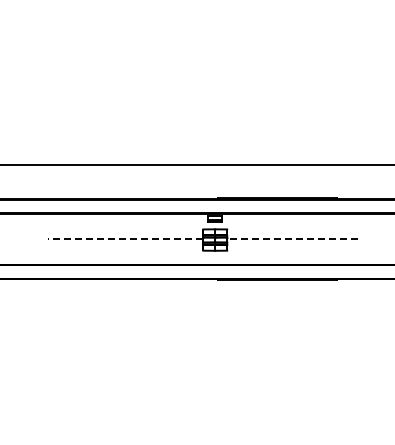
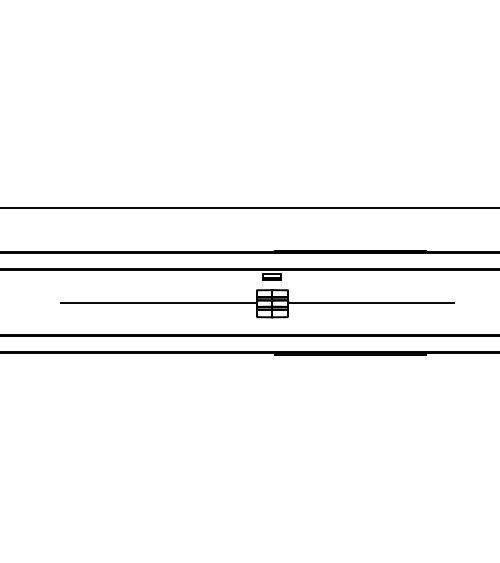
line: (125, 239) -> (158, 303), dashed -> solid
line: (292, 239) -> (370, 303), dashed -> solid

